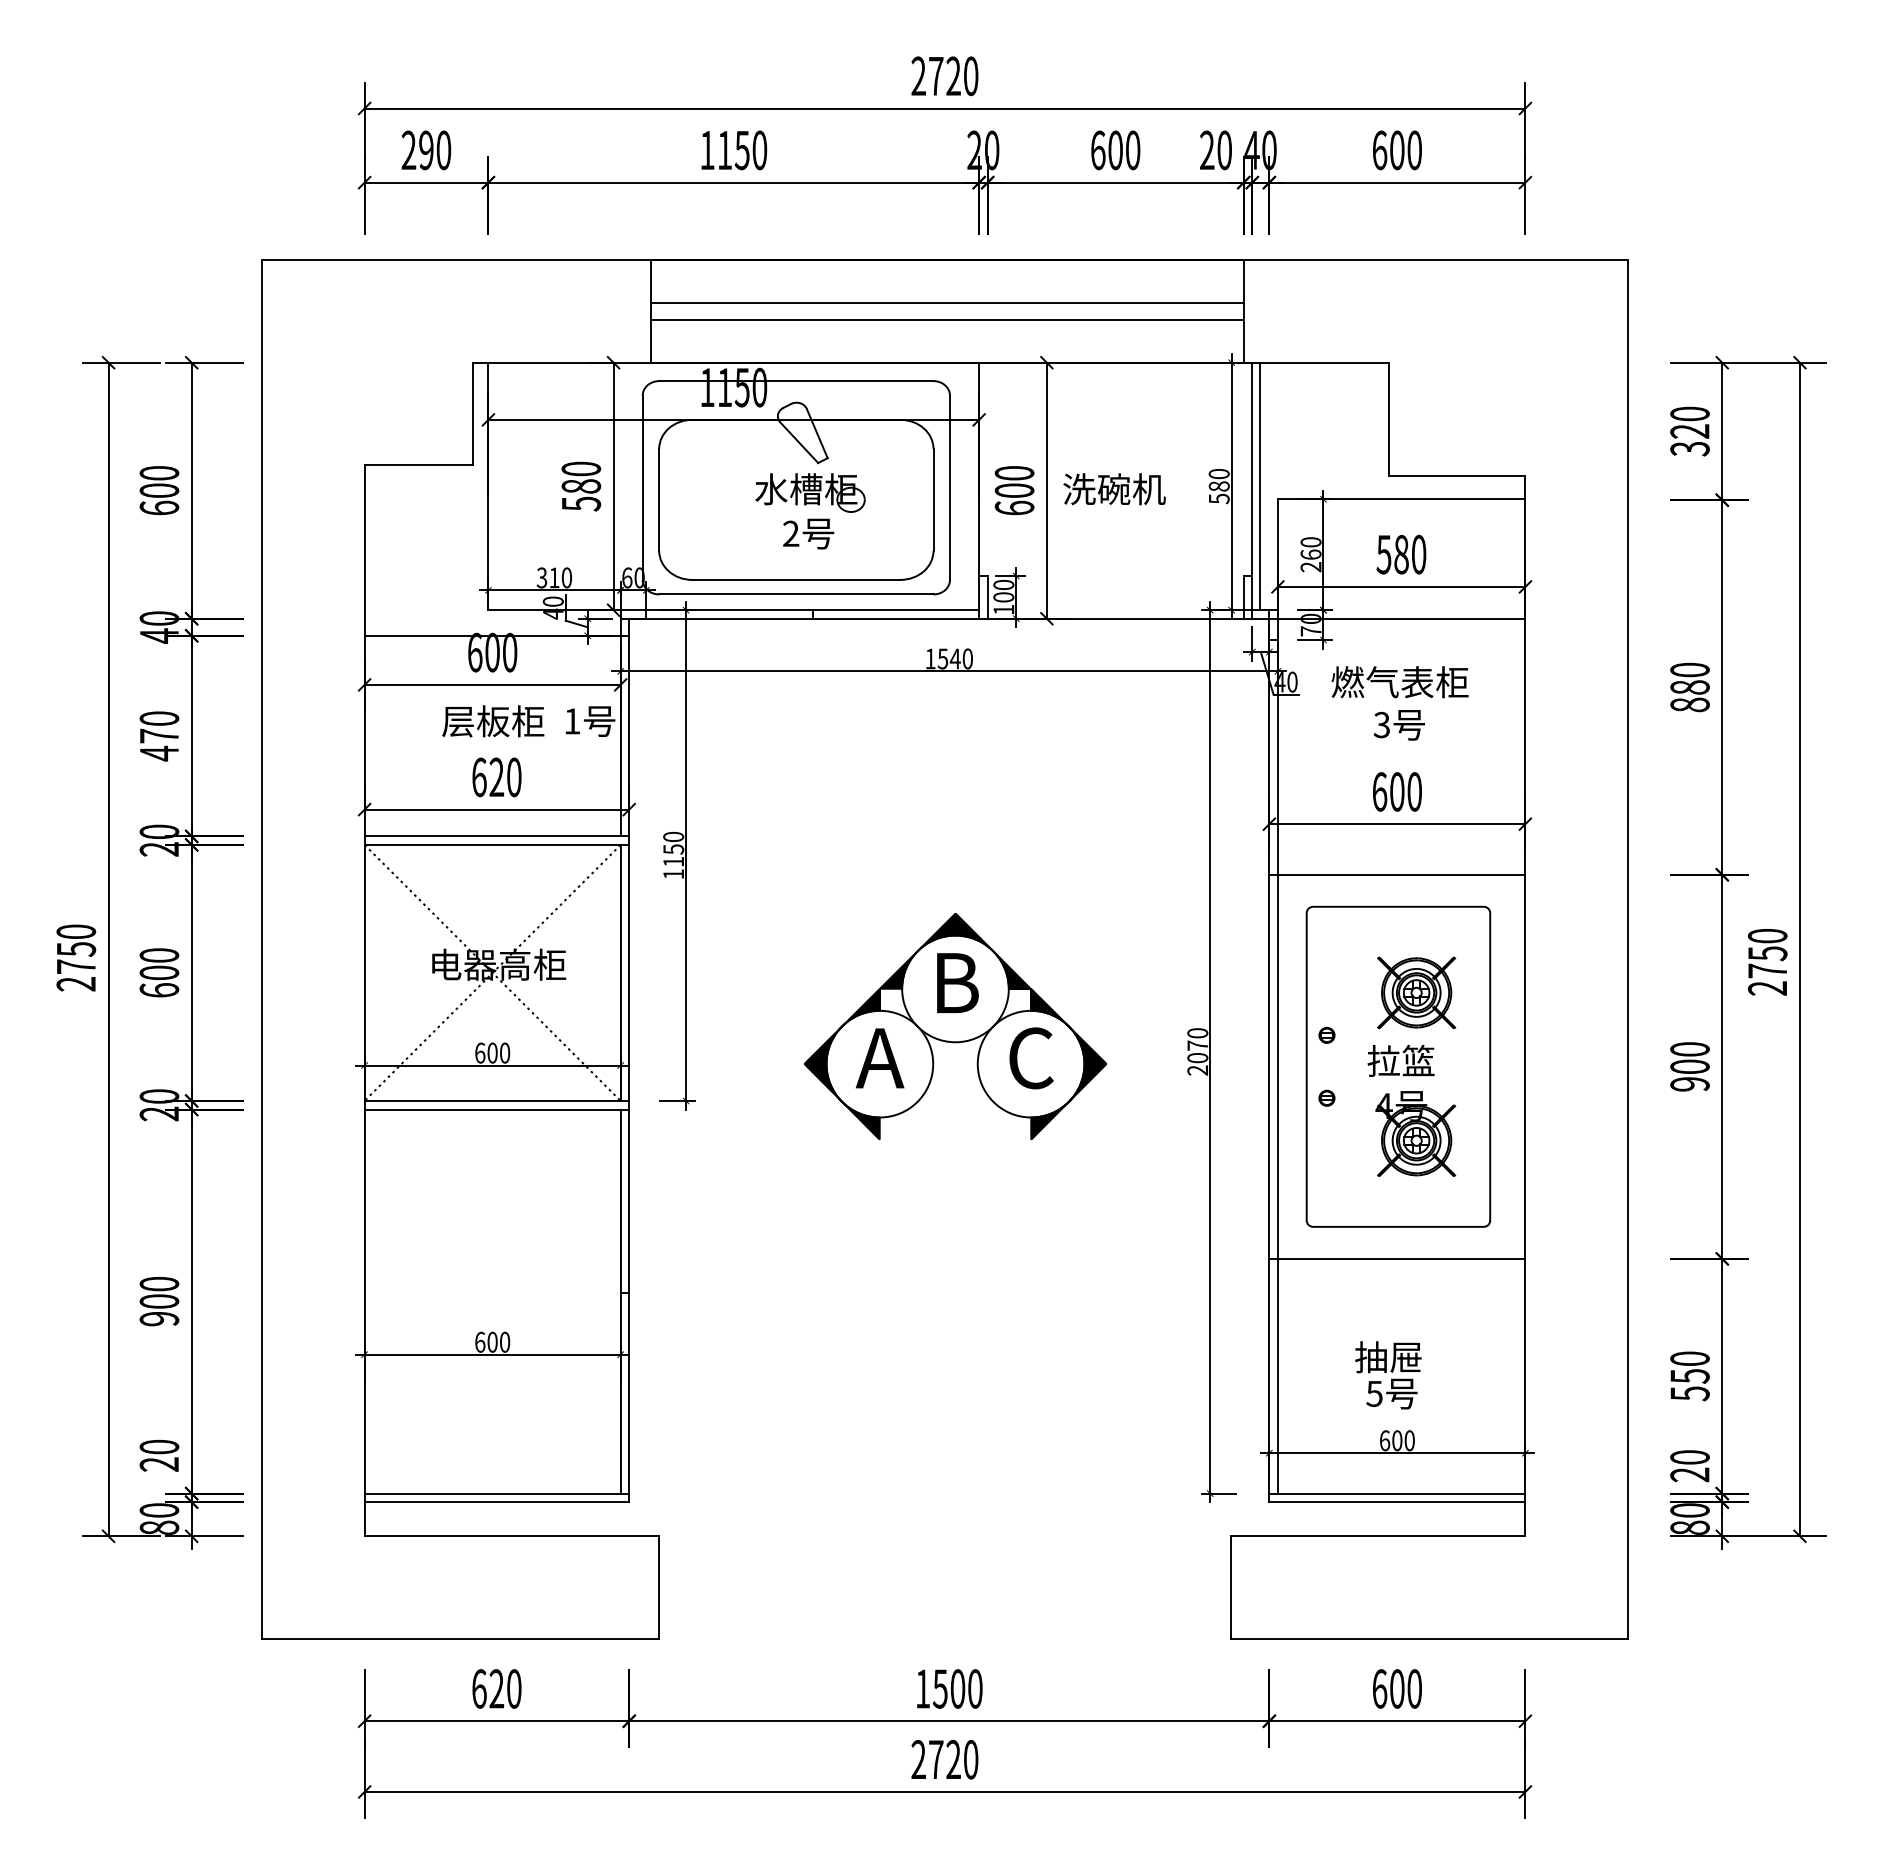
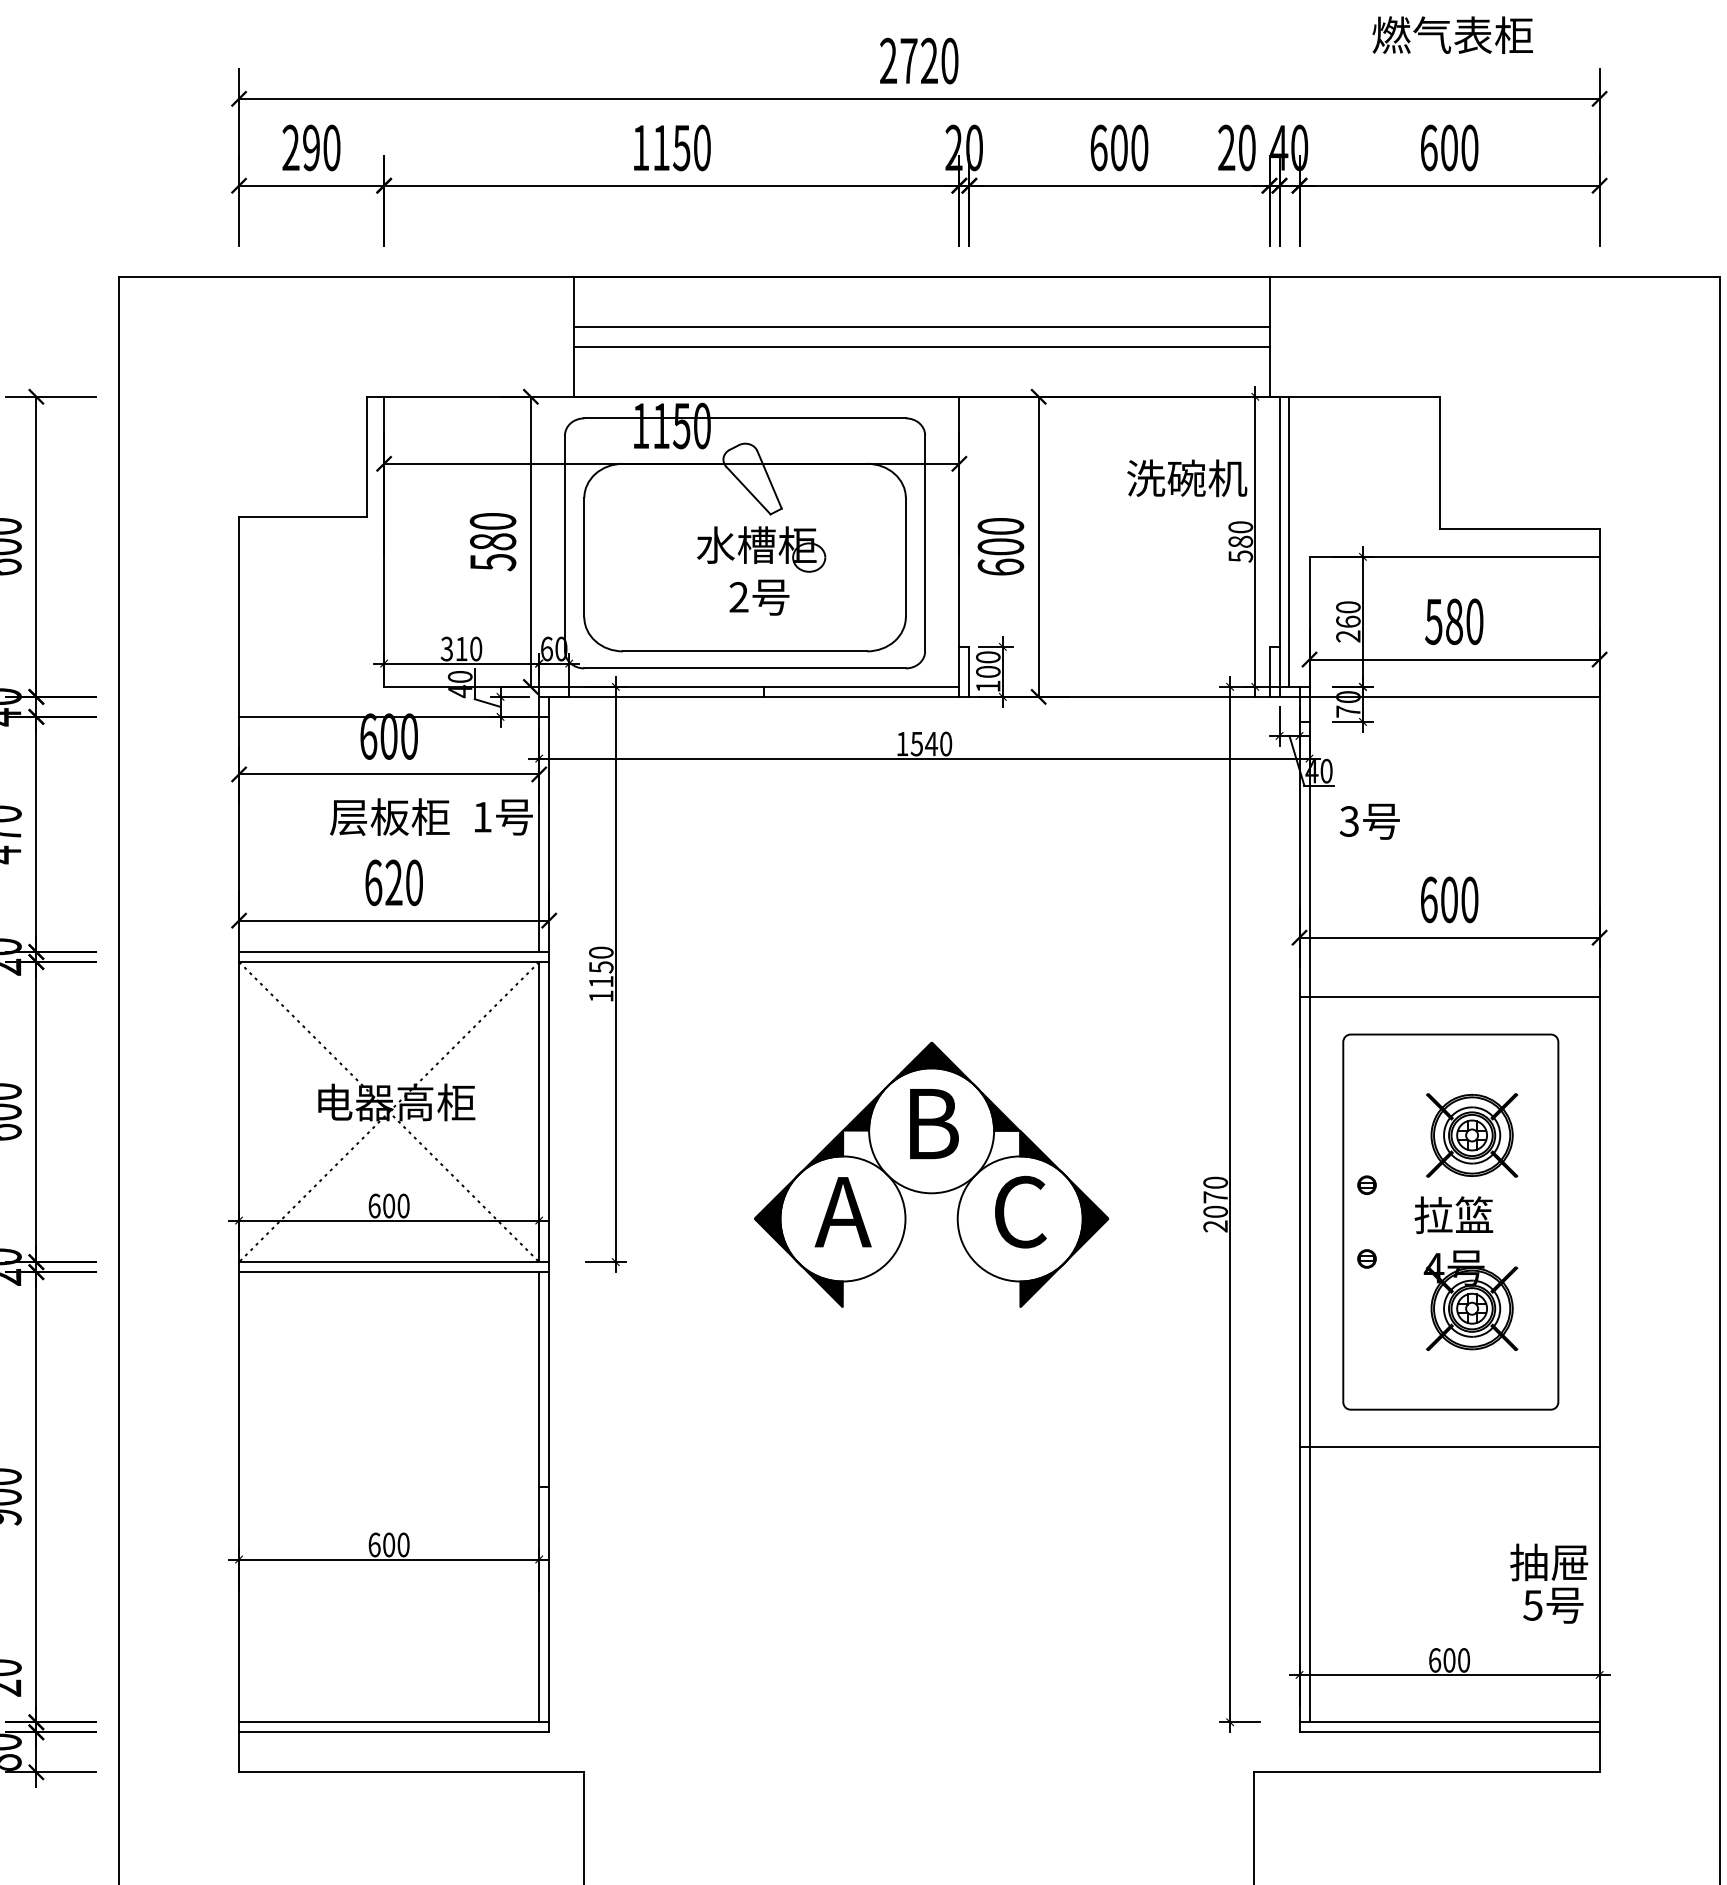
text: (1114, 489) -> (1187, 478), moved
text: (1399, 682) -> (1452, 35), moved
text: (1398, 725) -> (1368, 822), moved
text: (1388, 1375) -> (1549, 1583), moved

